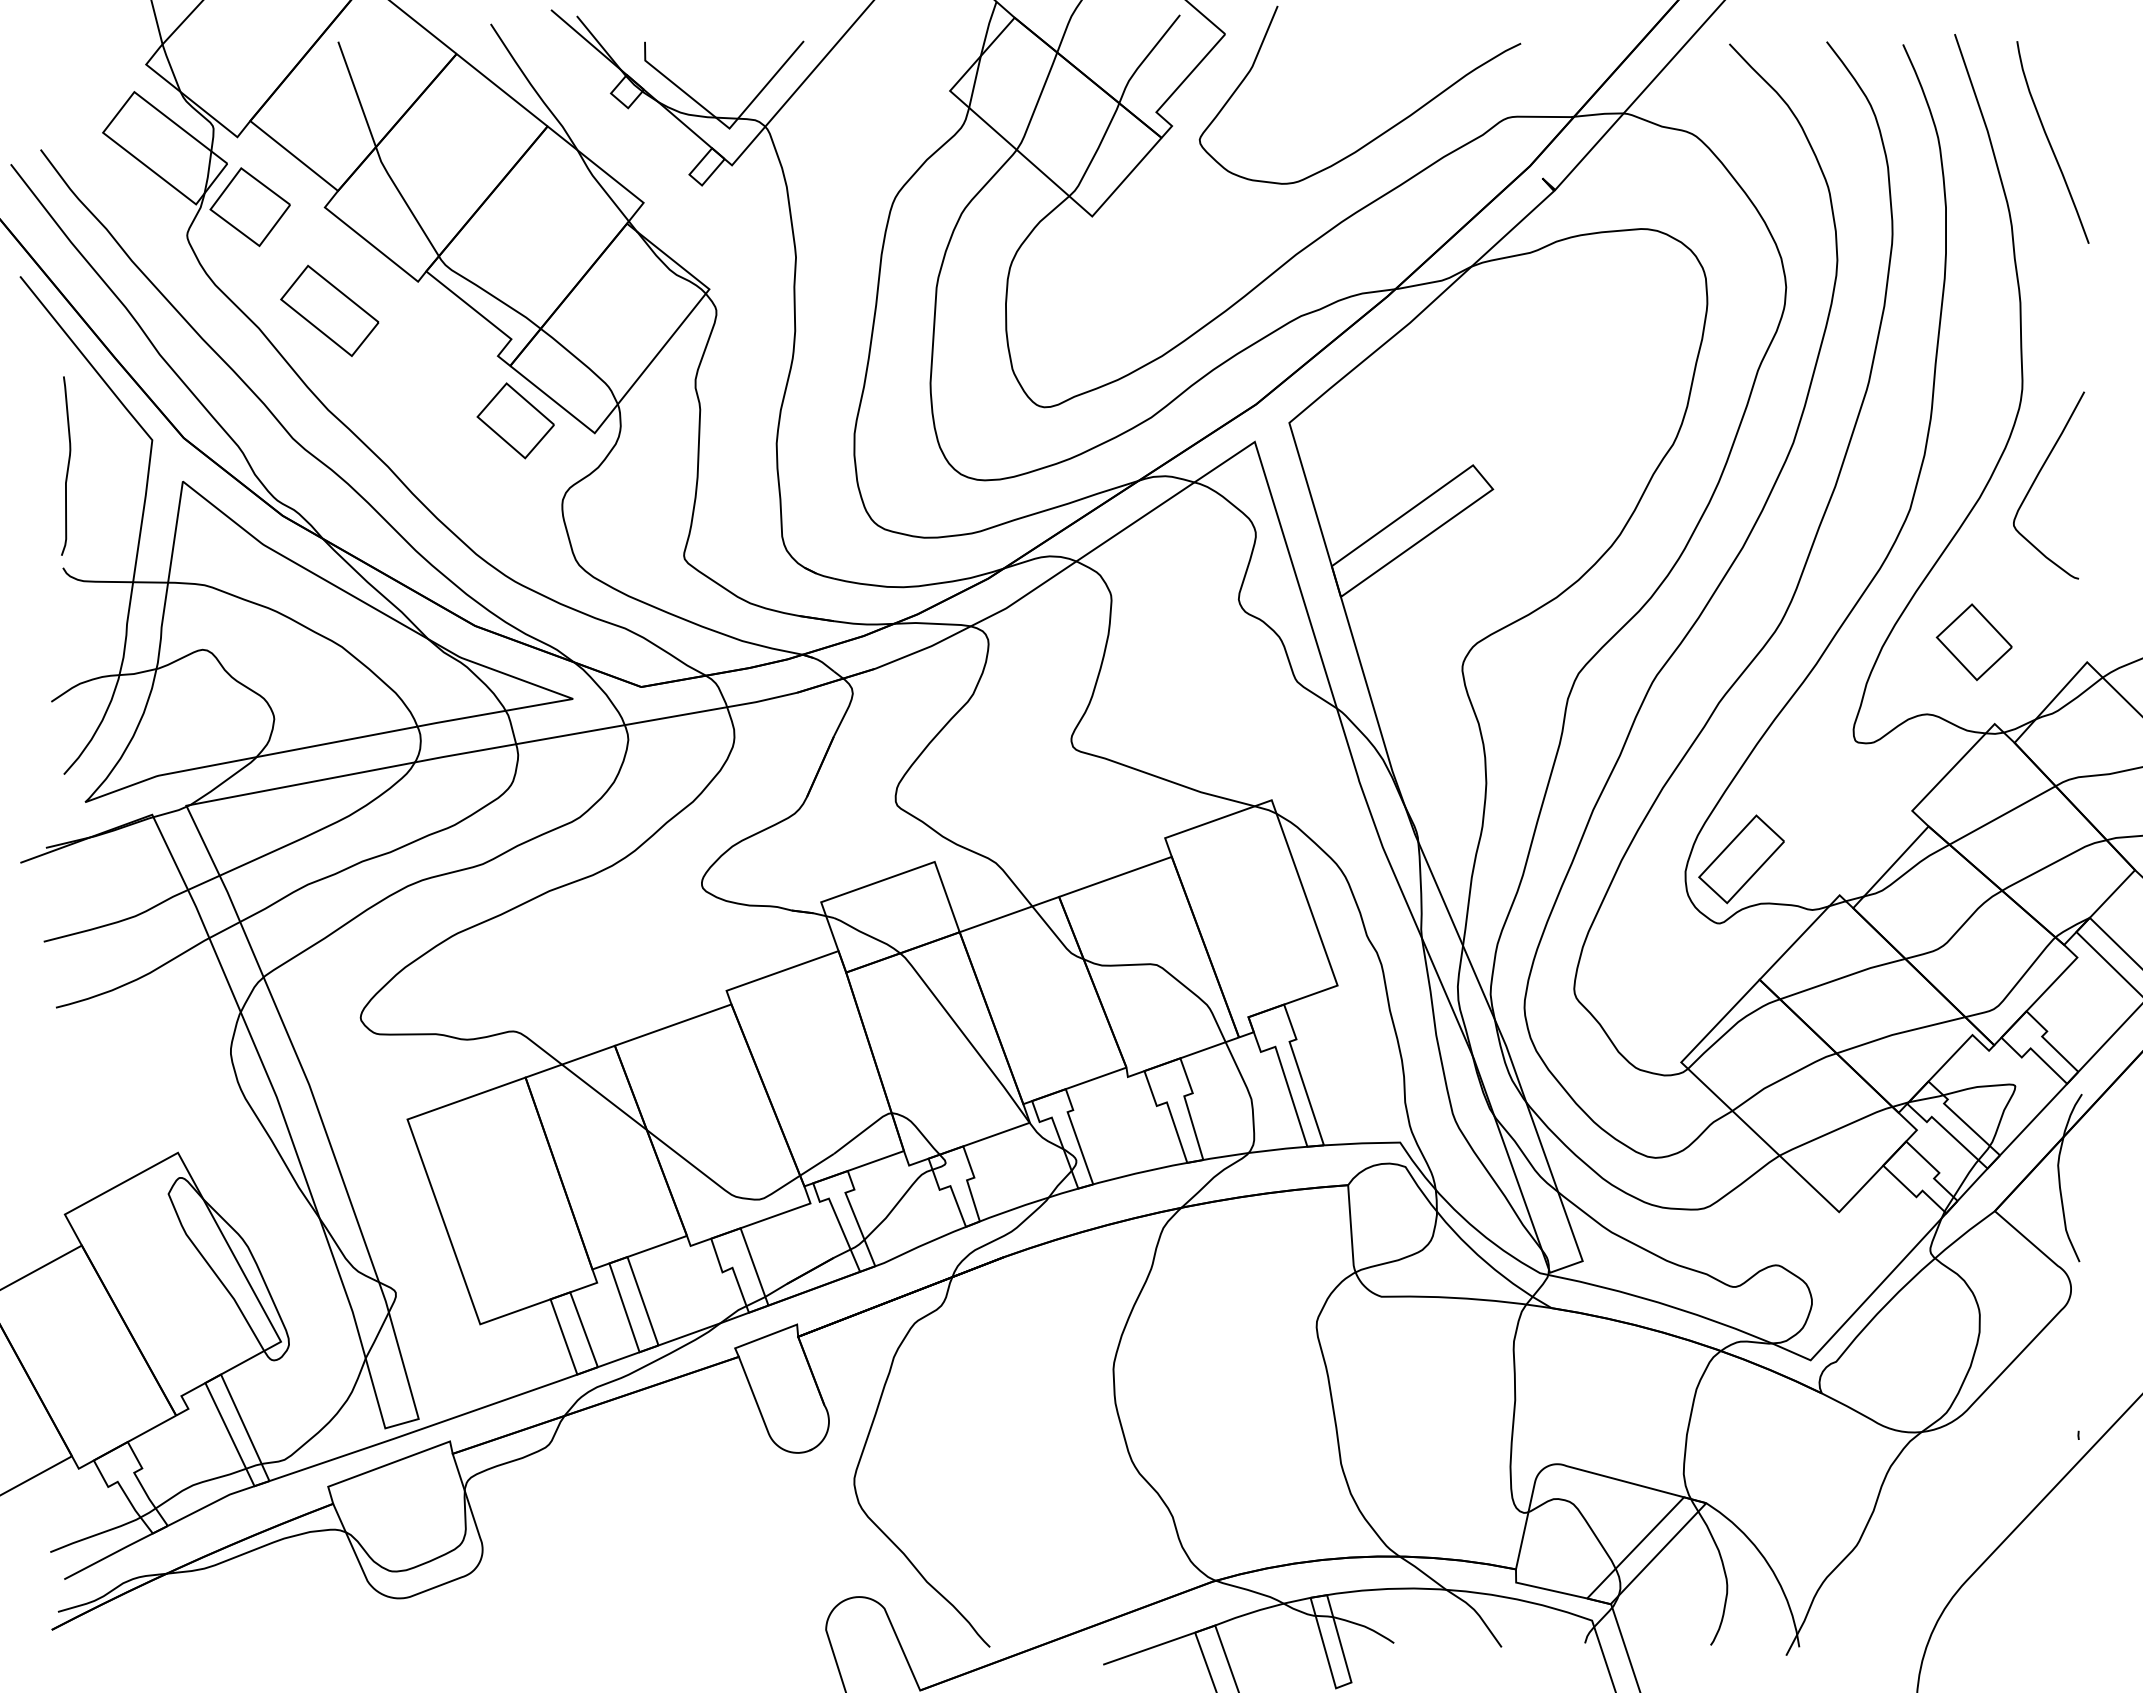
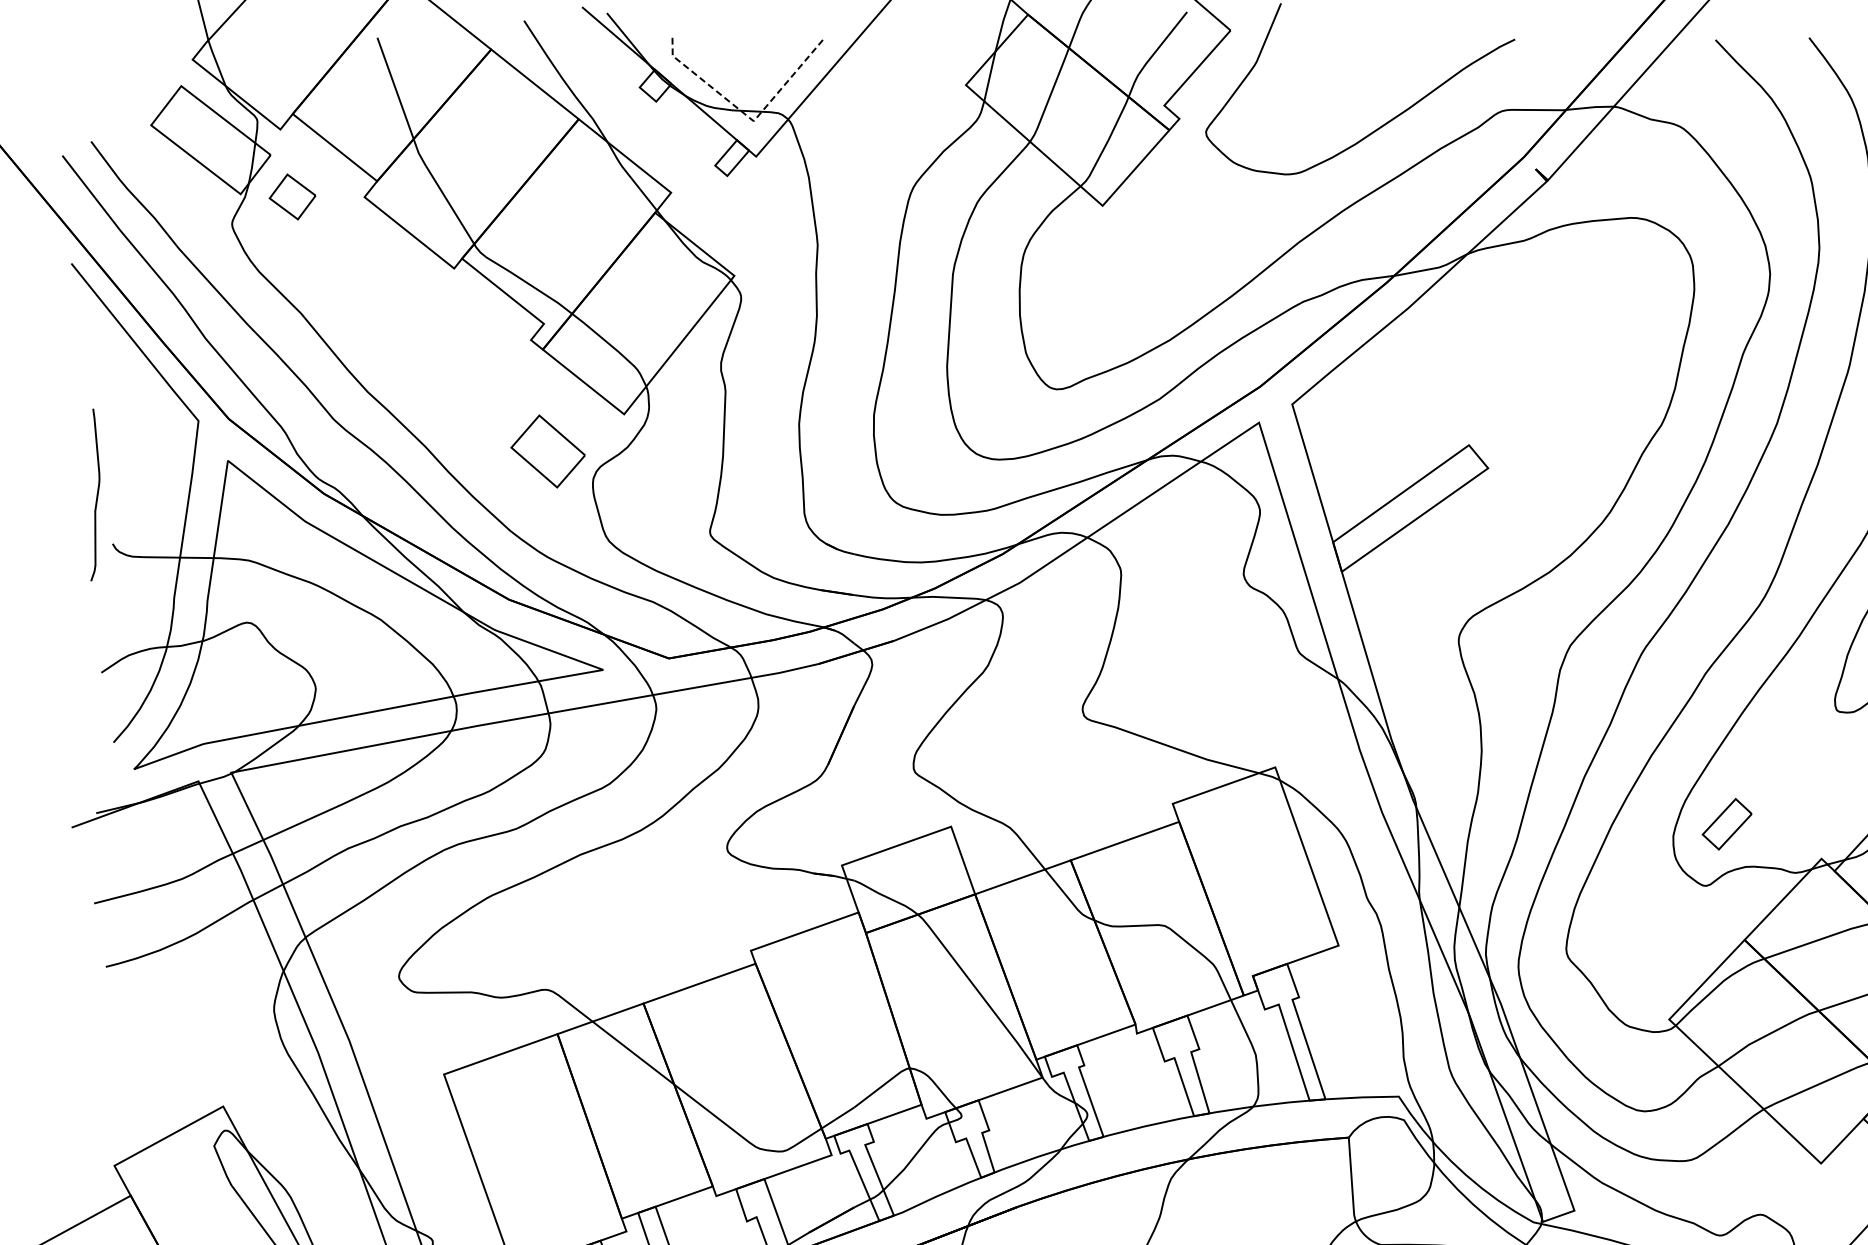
line: (724, 124) -> (748, 117), solid -> dashed
part: (249, 207) -> (292, 197), size x0.6
part: (329, 310) -> (368, 296), removed
part: (515, 420) -> (547, 451), moved
curve: (67, 465) -> (96, 494), moved
part: (1741, 859) -> (1727, 824), size x0.6

